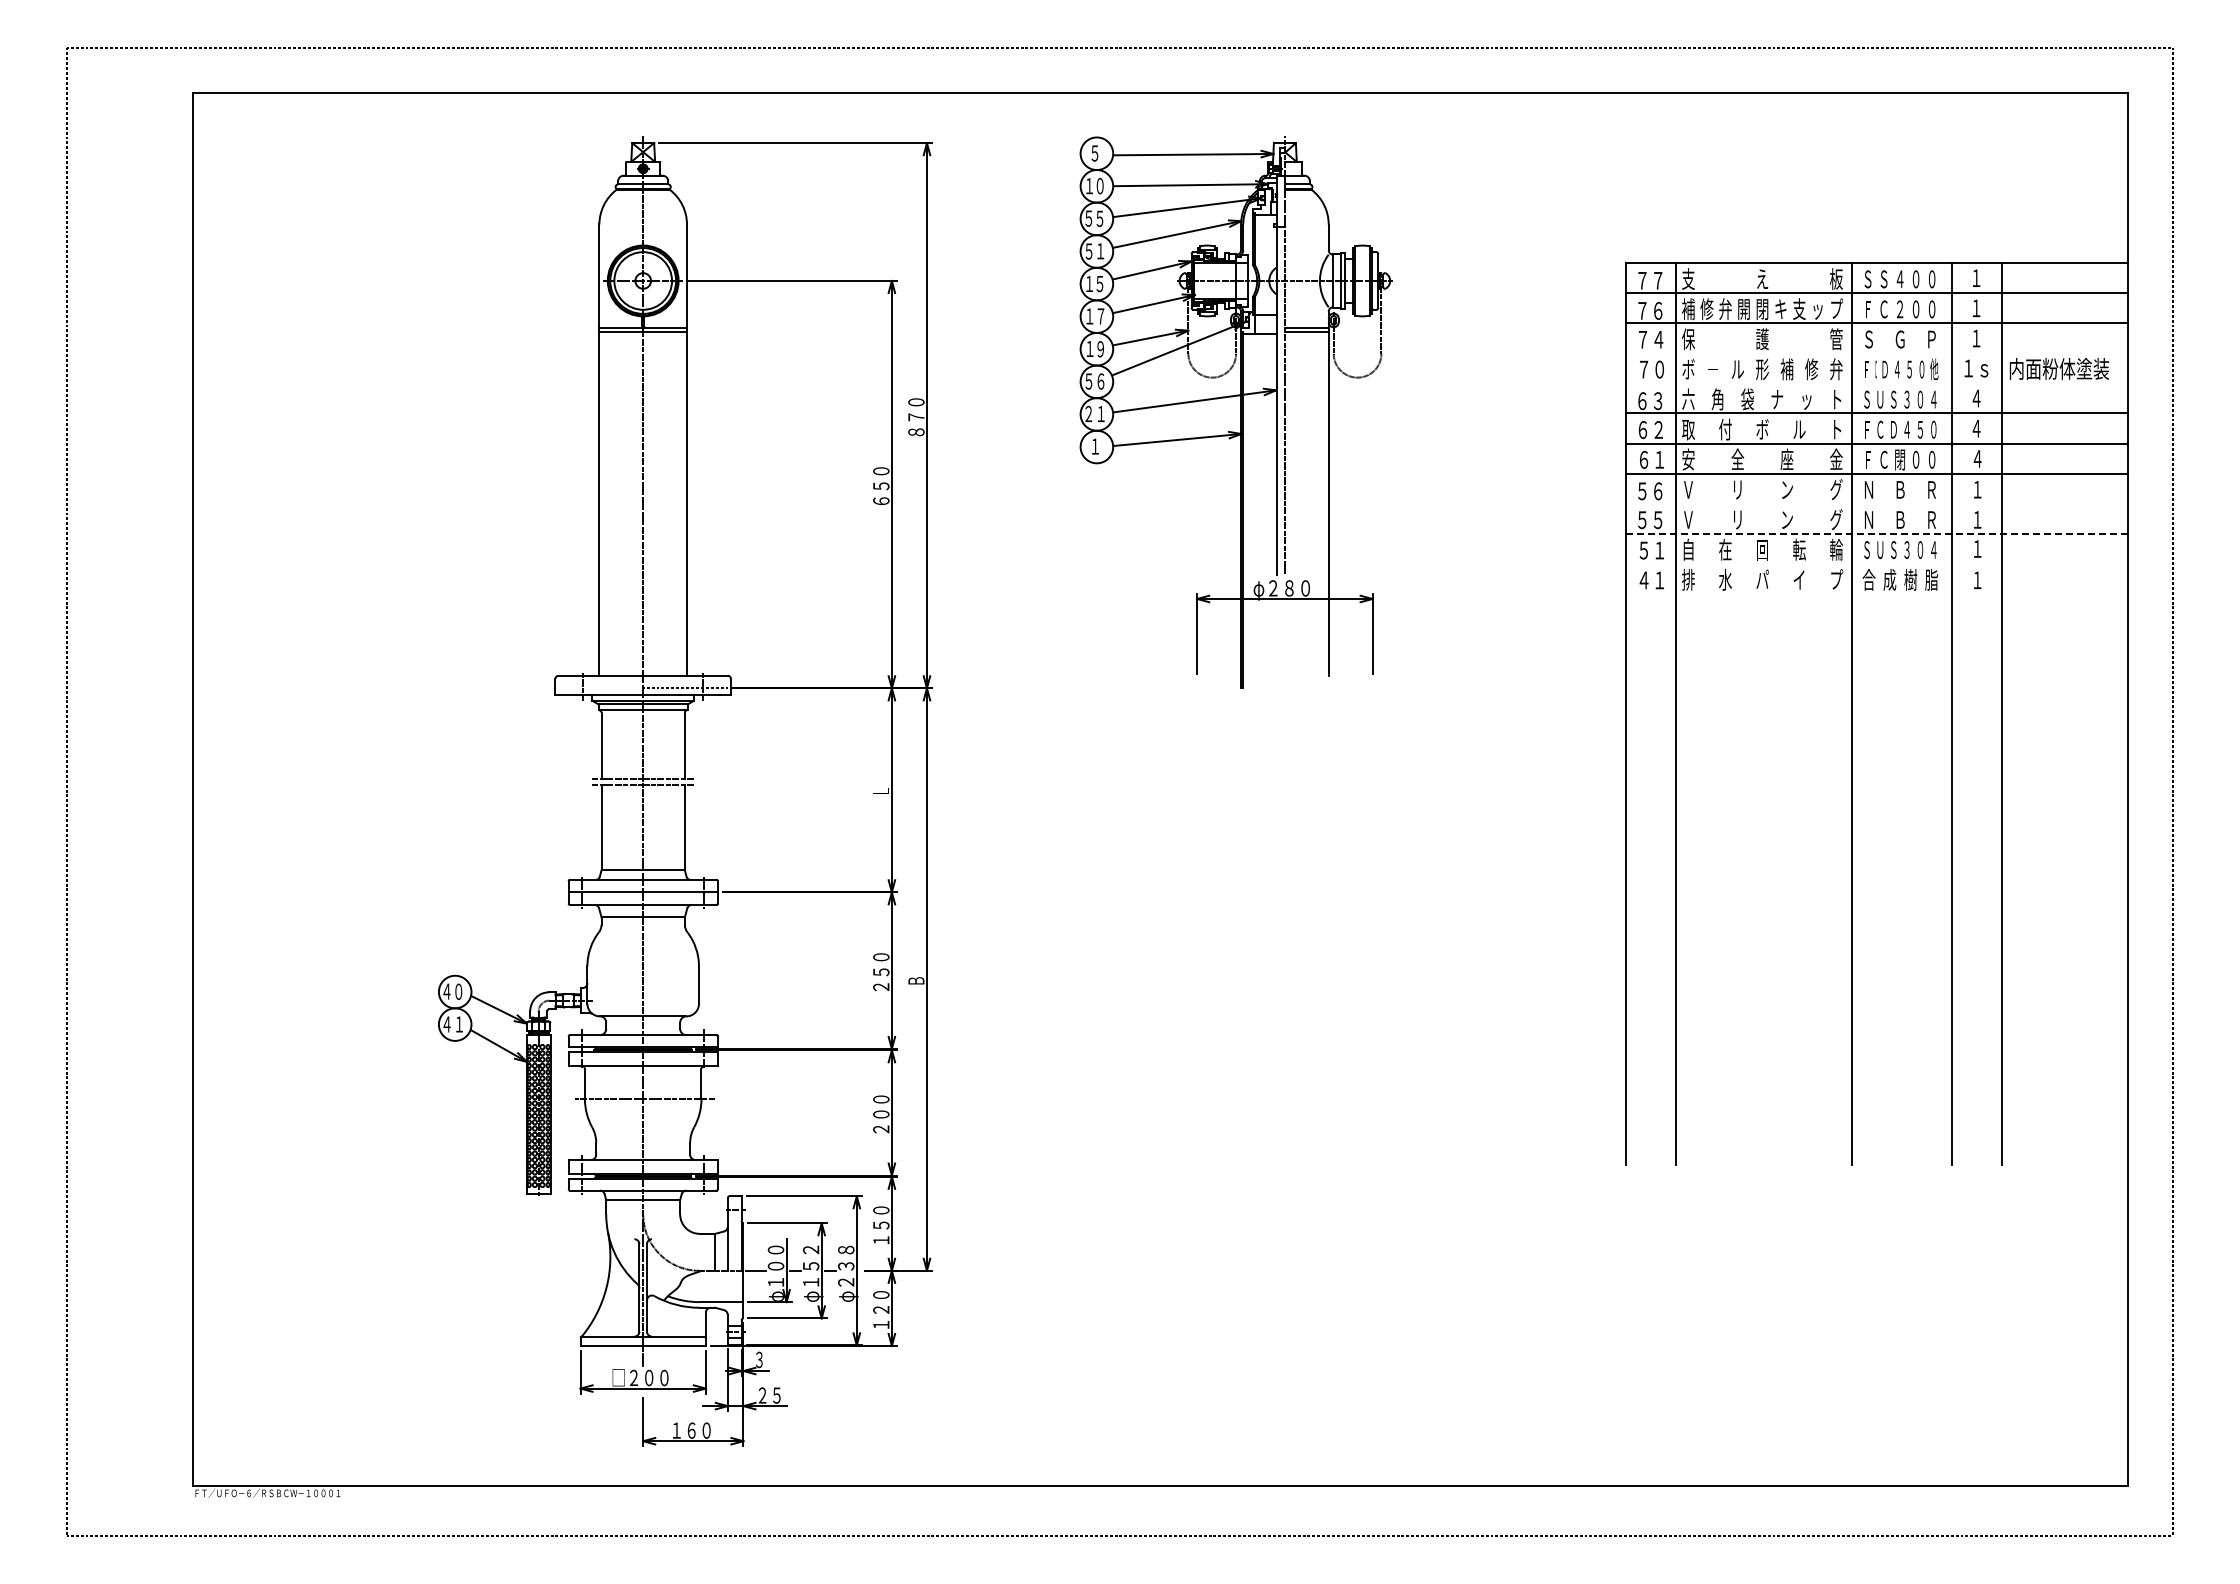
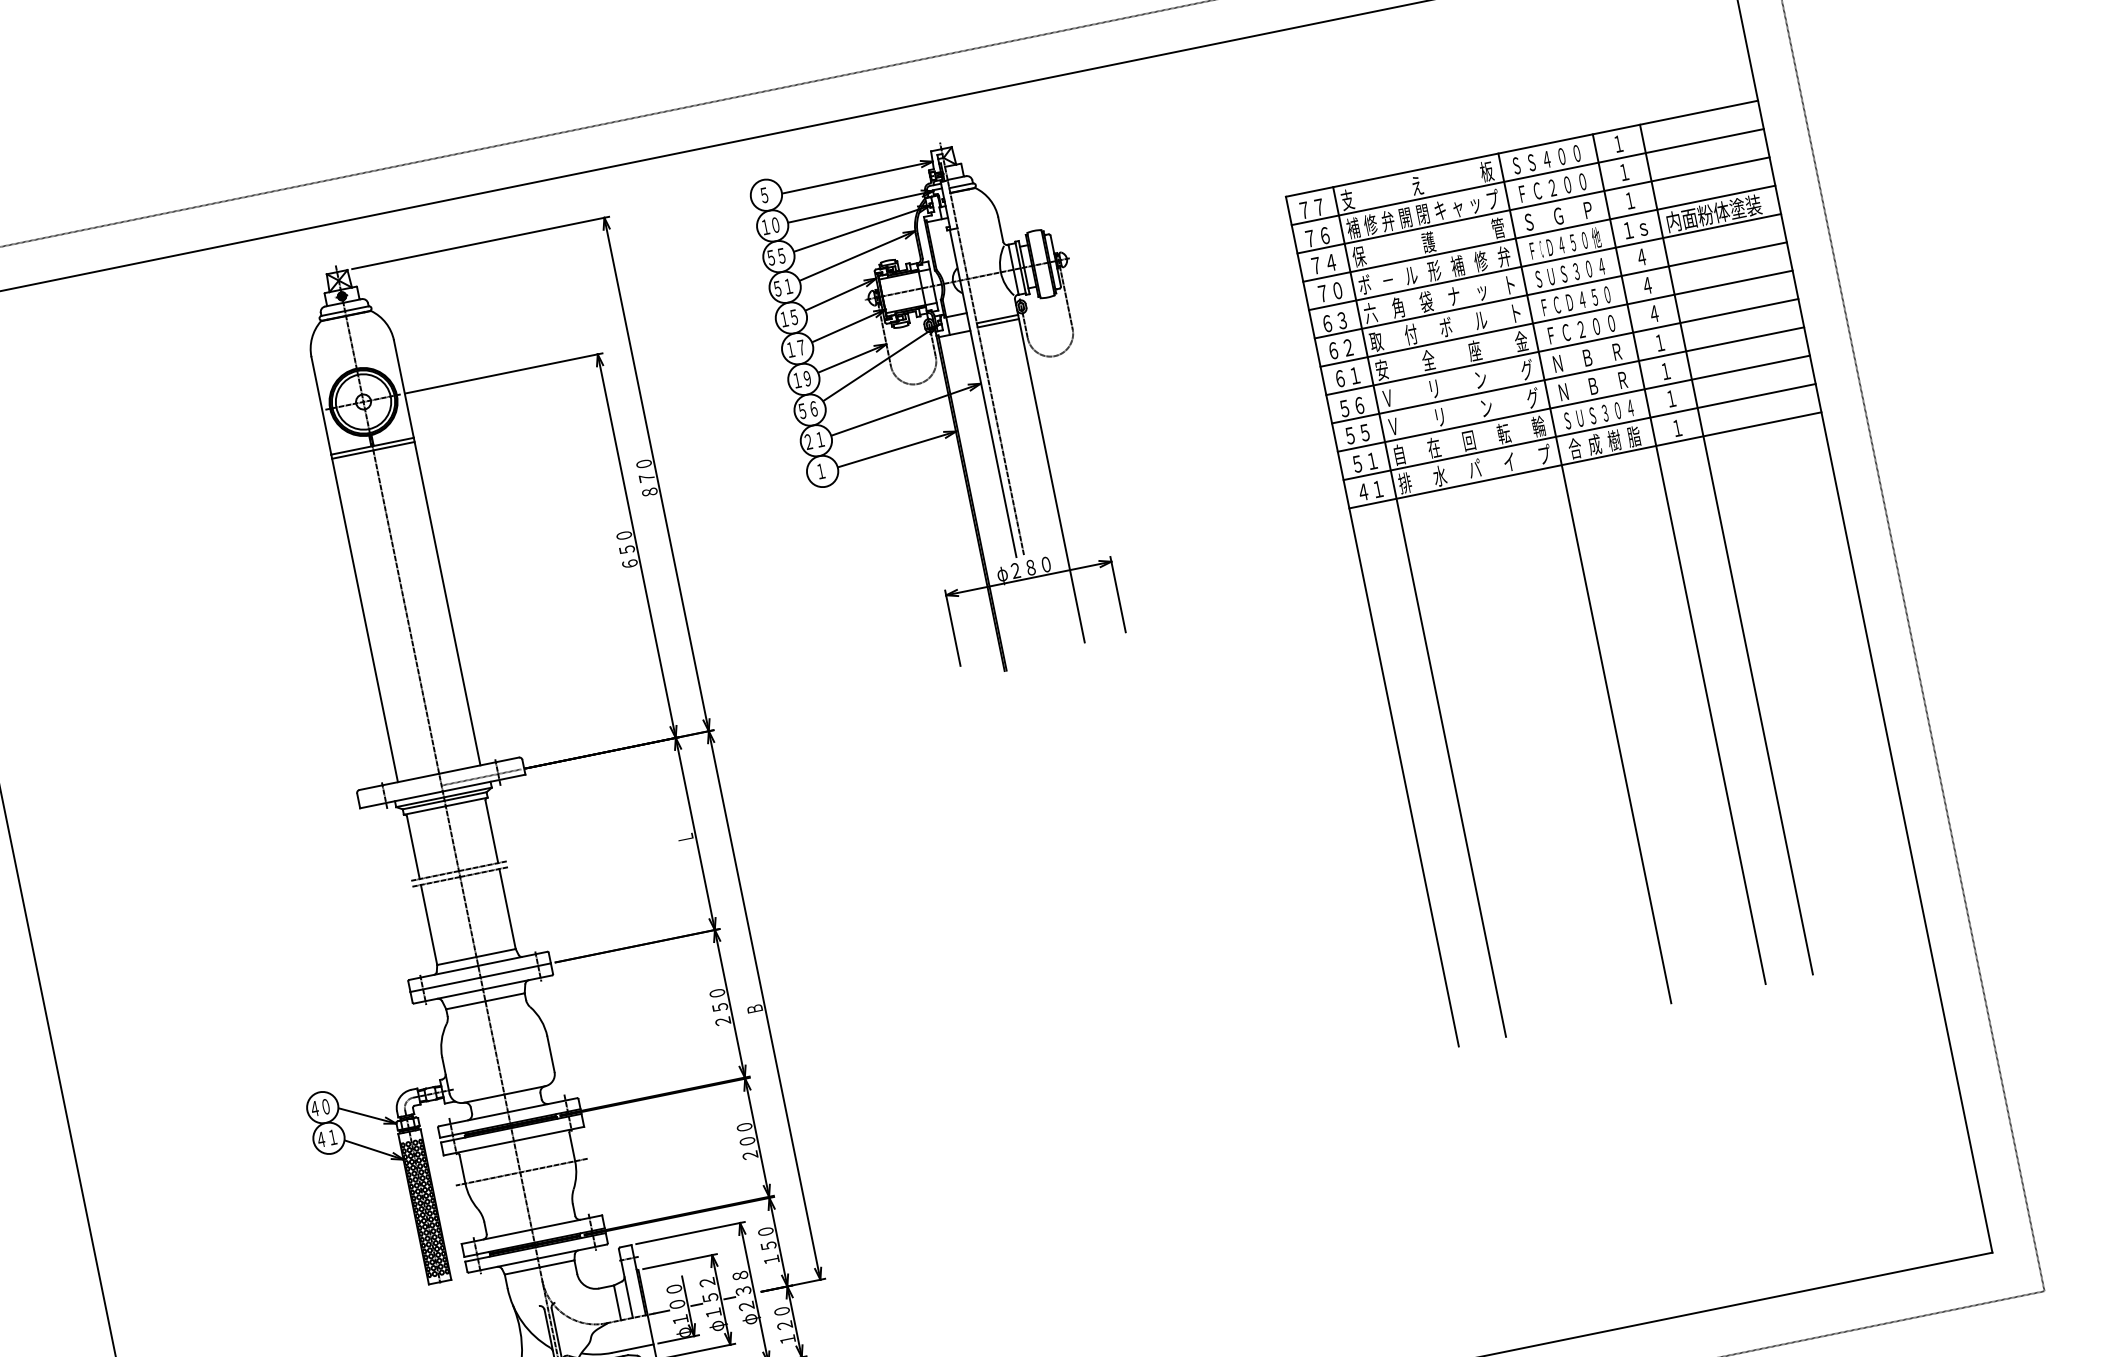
text: (1799, 309) -> (1457, 207), 支 -> ャ
line: (1876, 353) -> (1538, 234), added
line: (1876, 383) -> (1544, 262), added
text: (1899, 459) -> (1580, 329), 閉 -> ２
line: (1876, 503) -> (1567, 375), added
line: (1877, 533) -> (1574, 403), dashed -> solid
line: (1876, 563) -> (1579, 431), added
line: (1876, 593) -> (1584, 460), added

